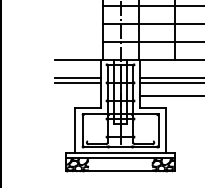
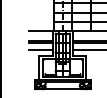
line: (77, 96) -> (40, 50), added

